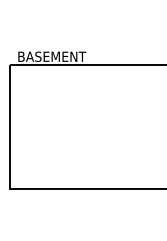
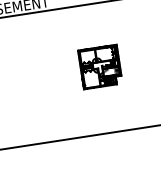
part: (125, 125) -> (100, 66), added

